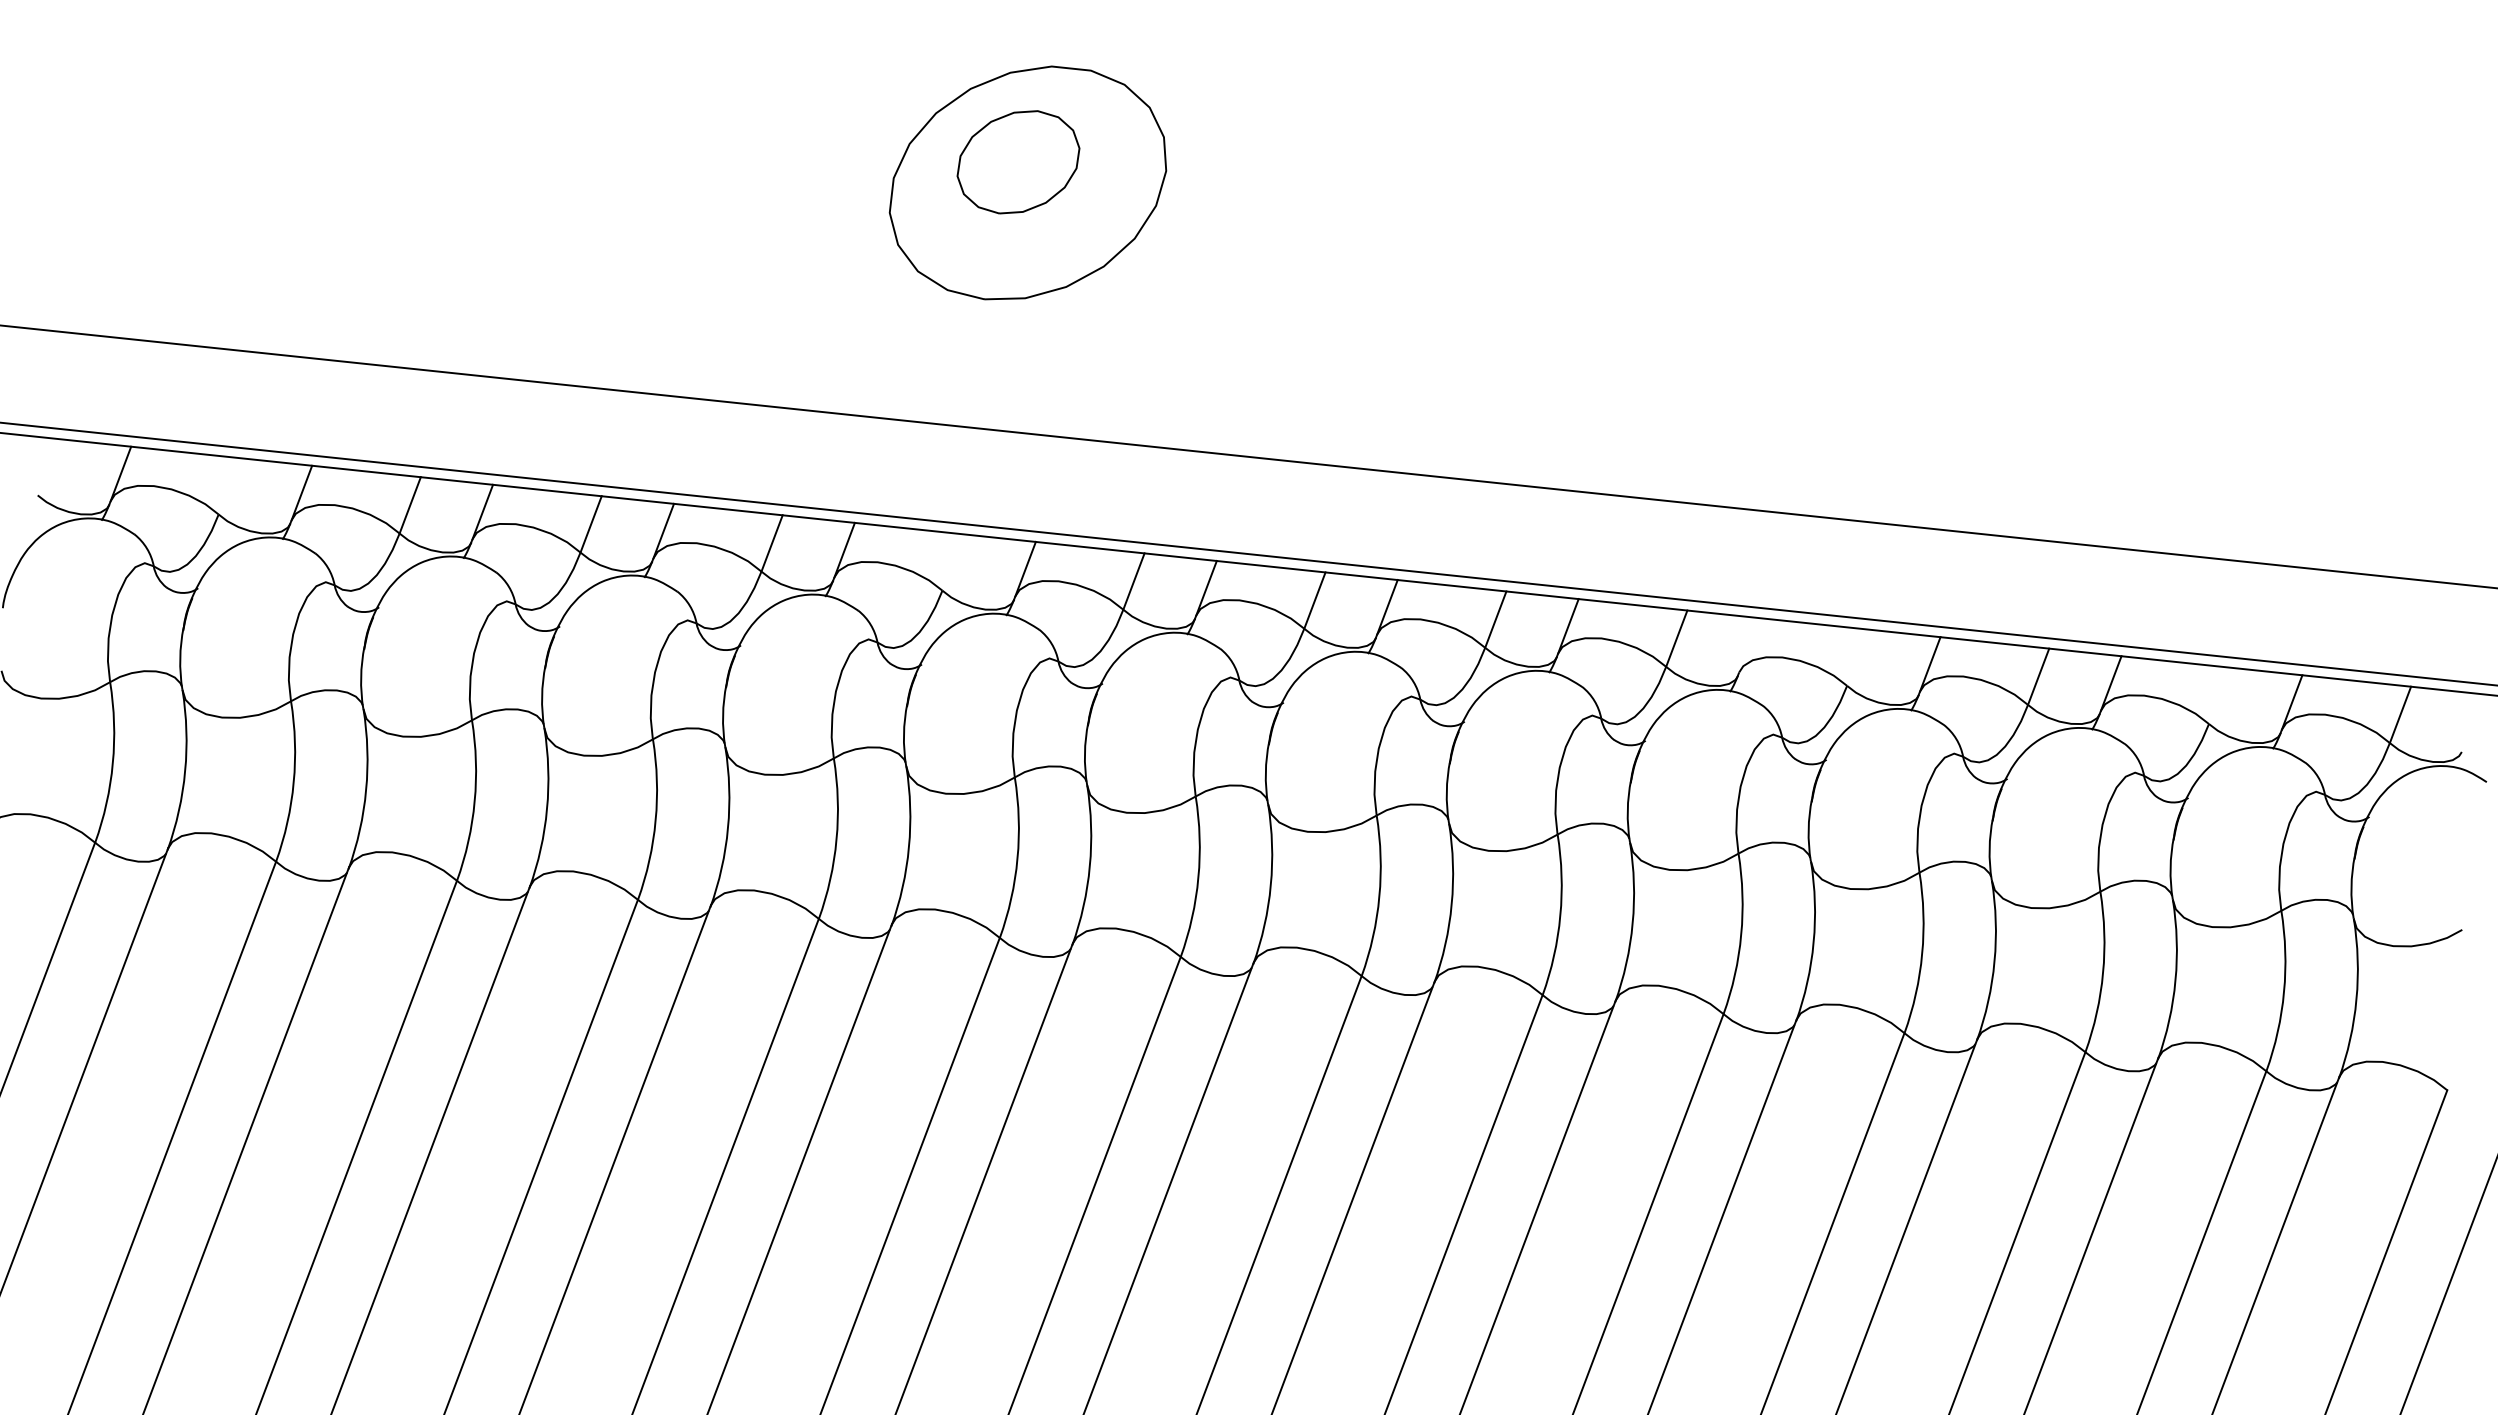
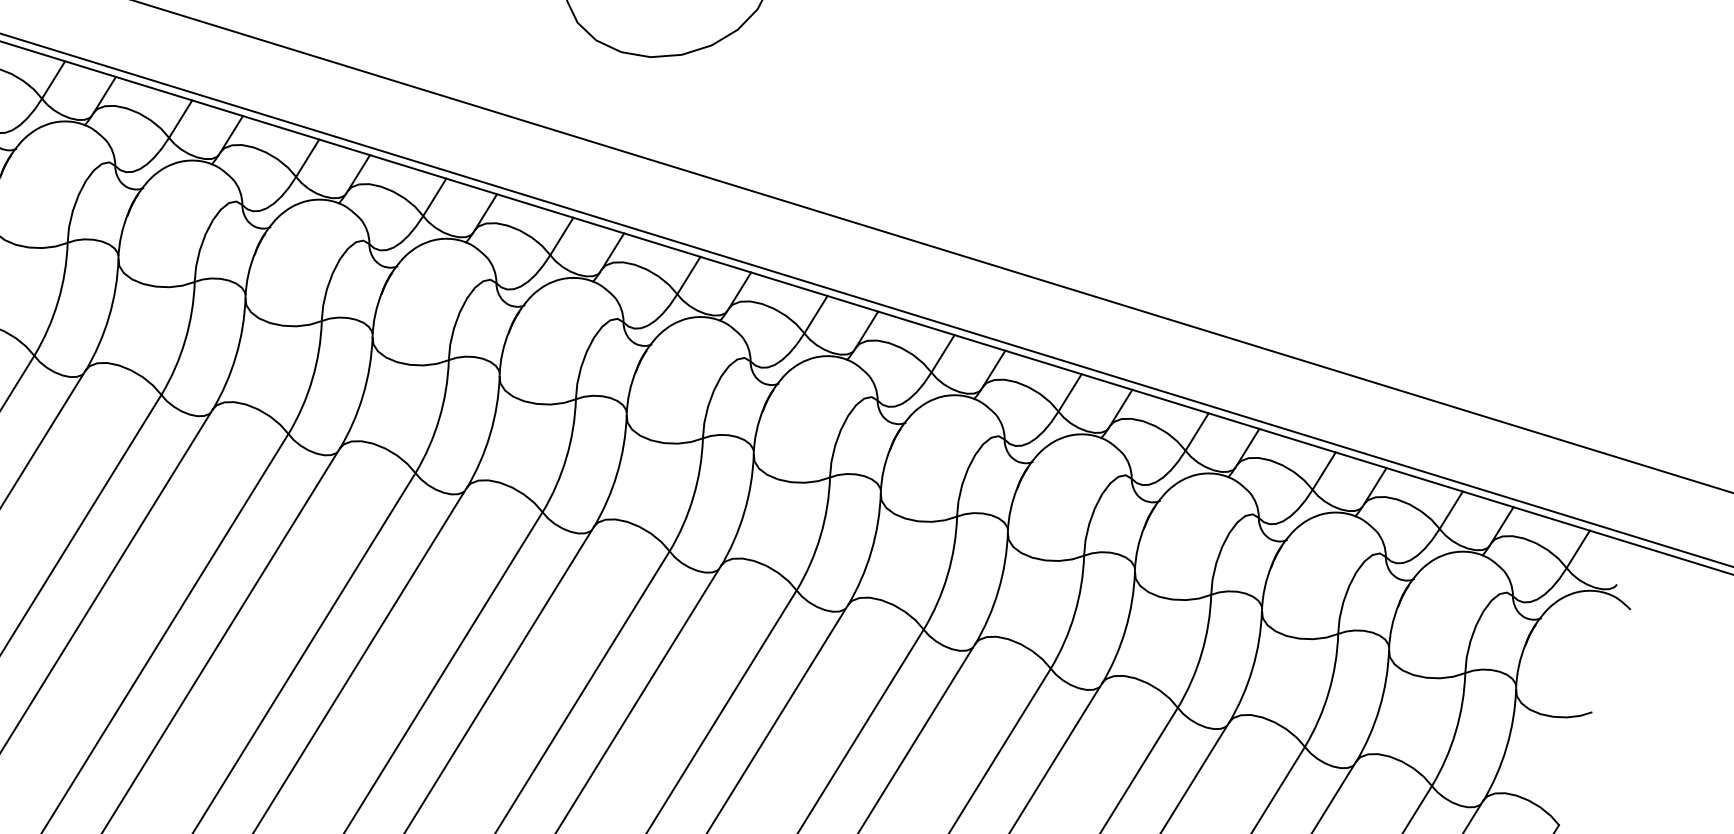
line: (228, 486) -> (53, 80), added
line: (952, 562) -> (561, 236), added
line: (1749, 645) -> (1121, 408), added
line: (1857, 657) -> (1197, 431), added
line: (2219, 695) -> (1451, 509), added

